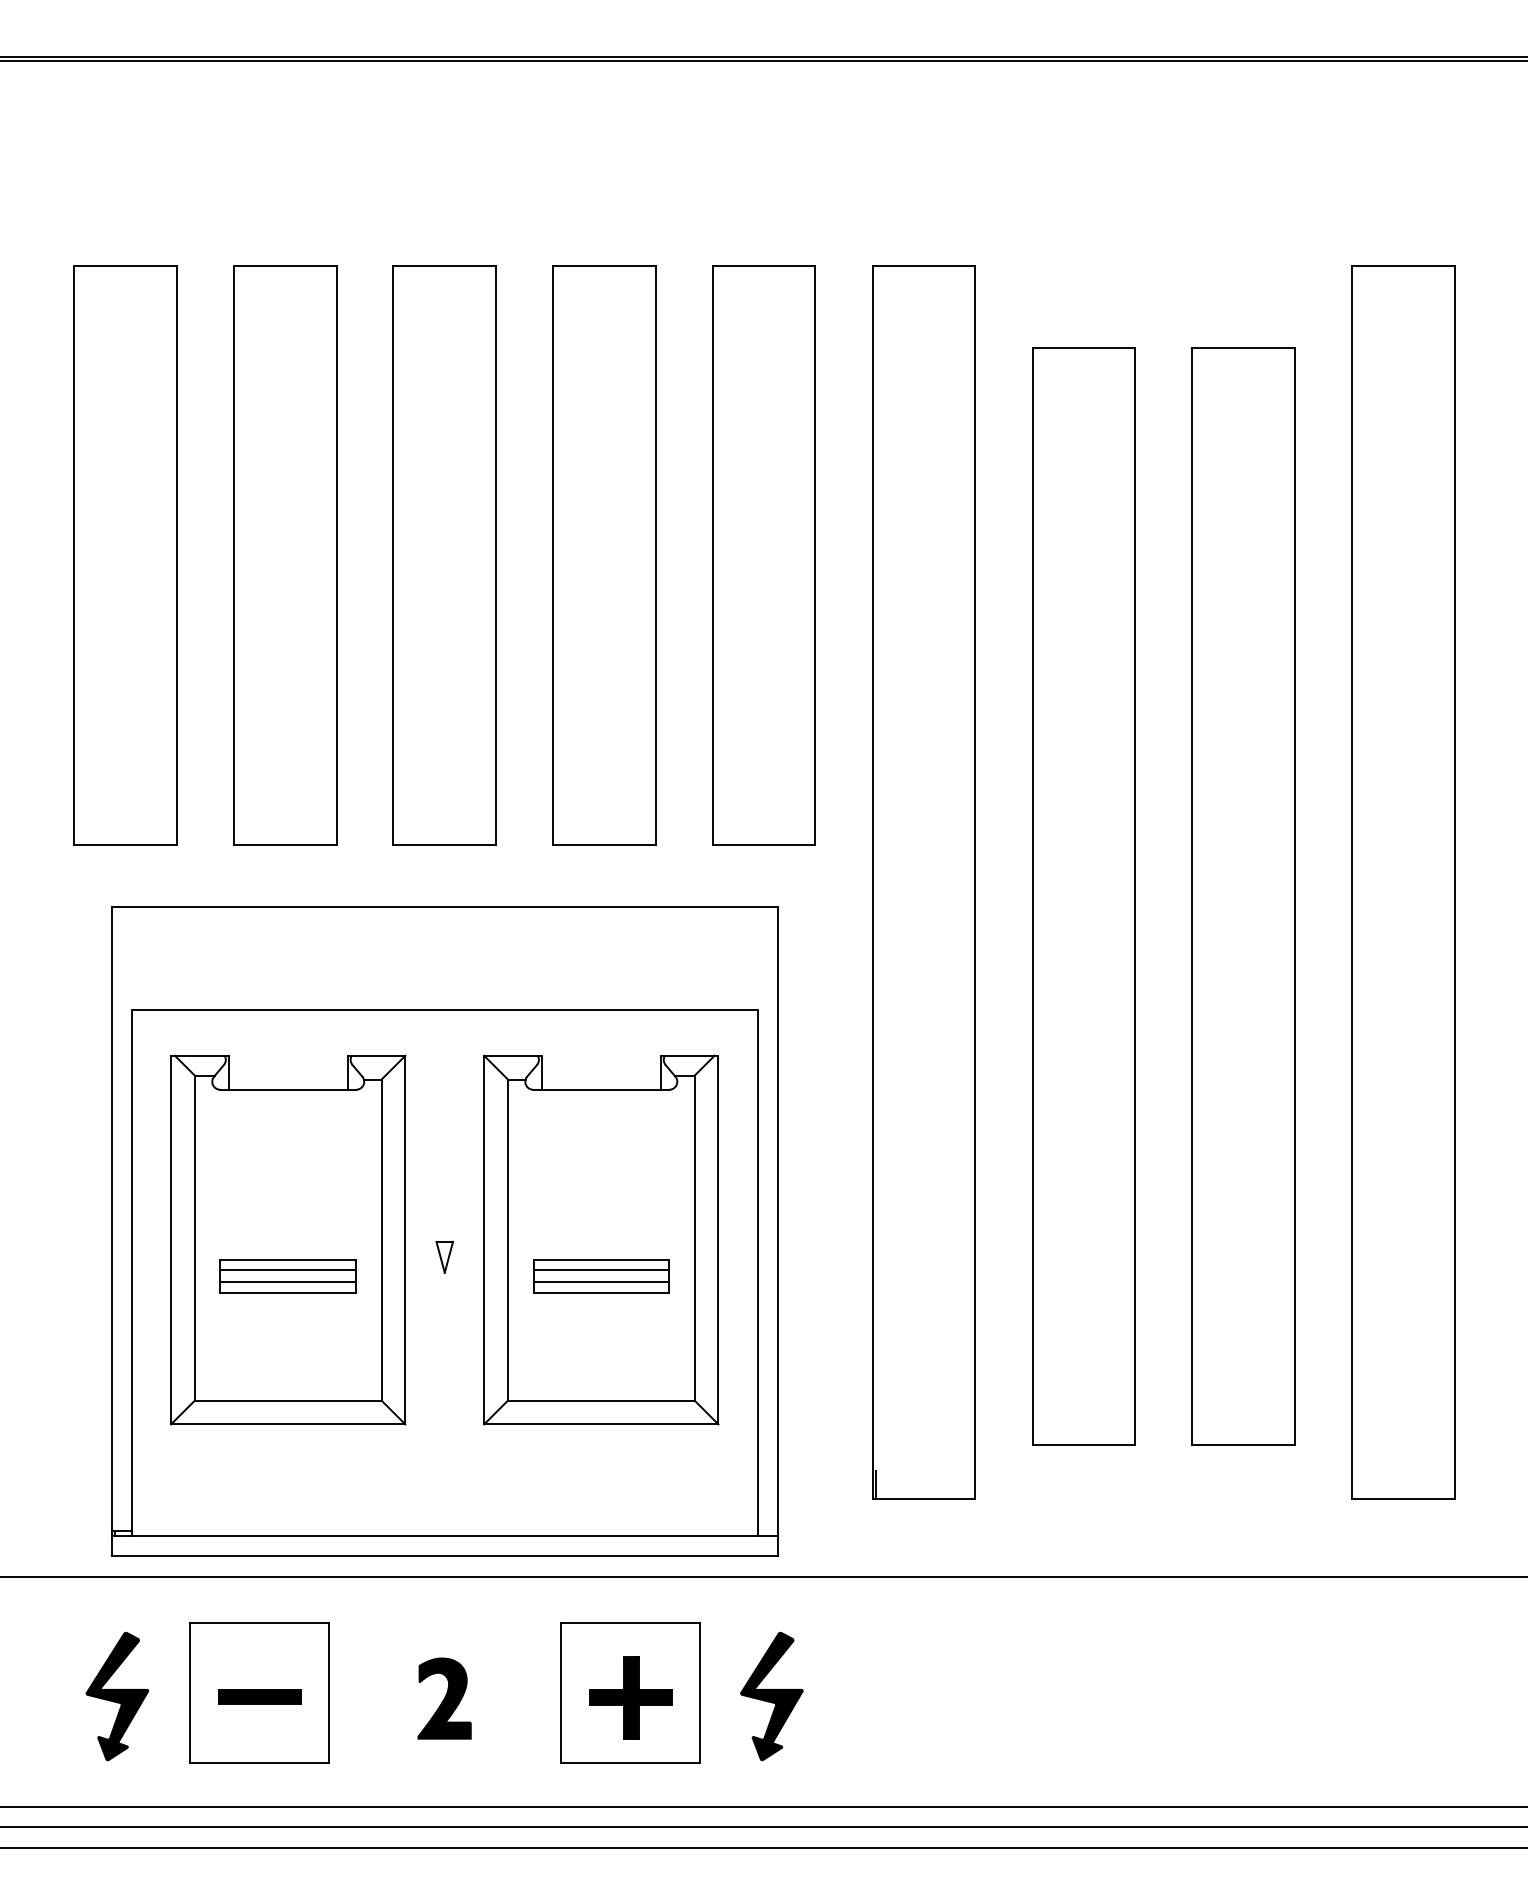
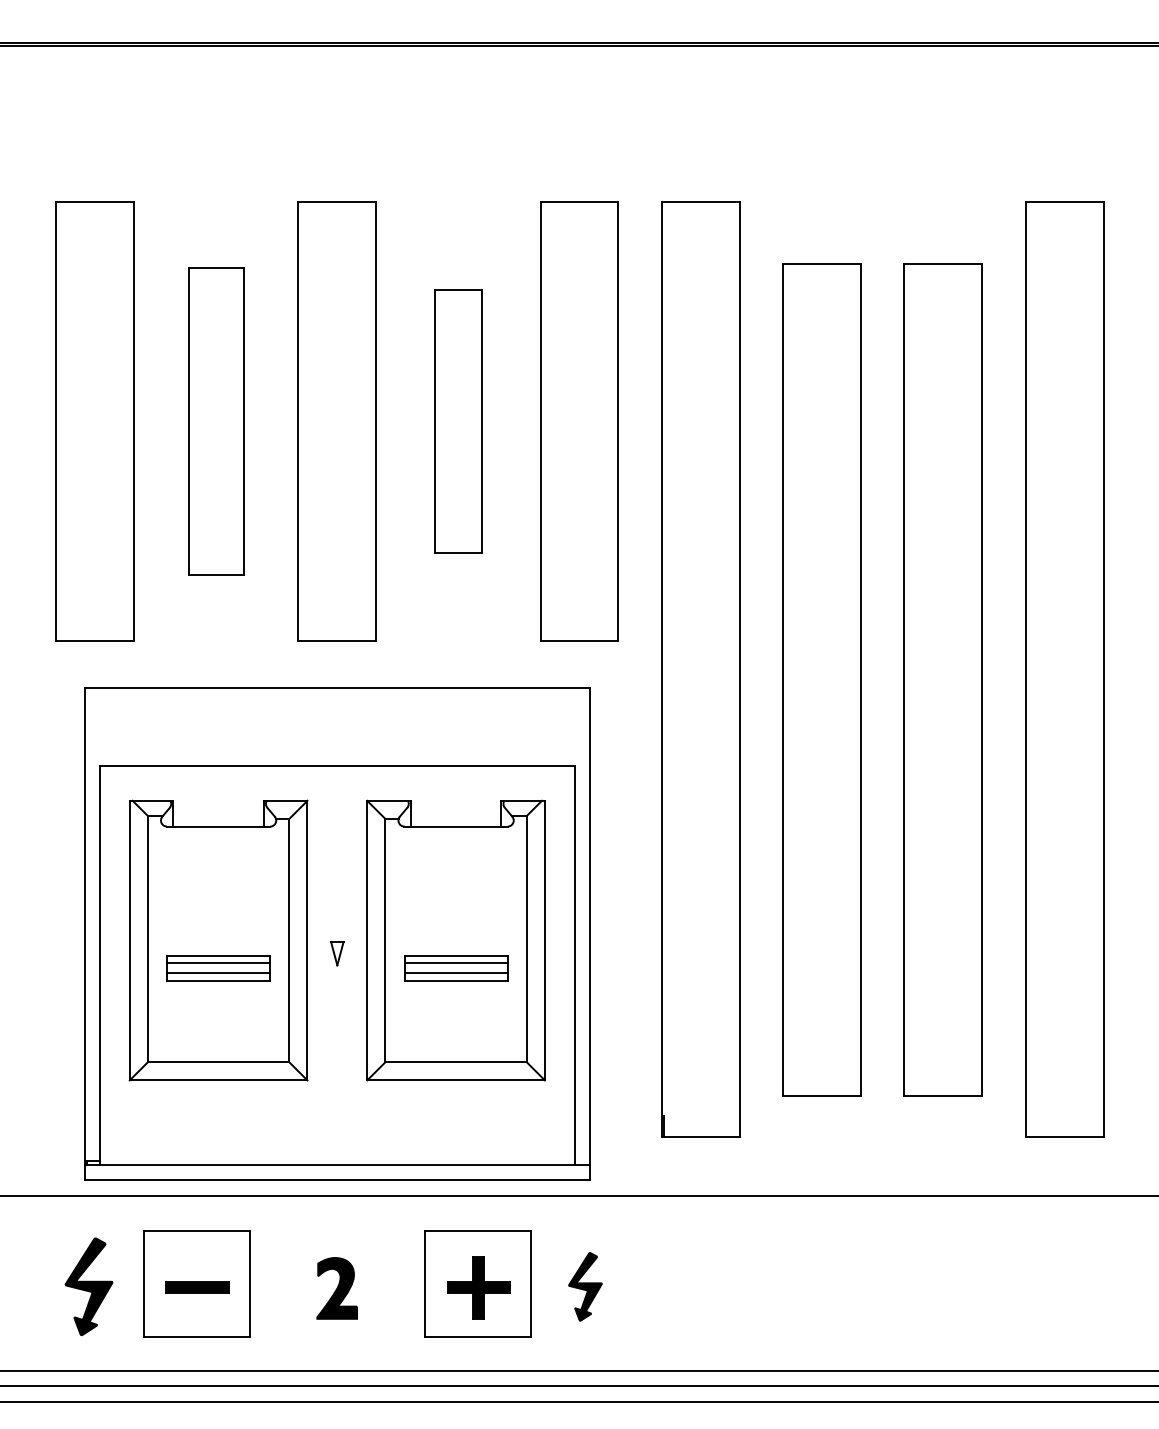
part: (284, 555) -> (215, 421), size x0.7
part: (603, 555) -> (457, 421), size x0.6
part: (771, 1696) -> (585, 1286), size x0.7

